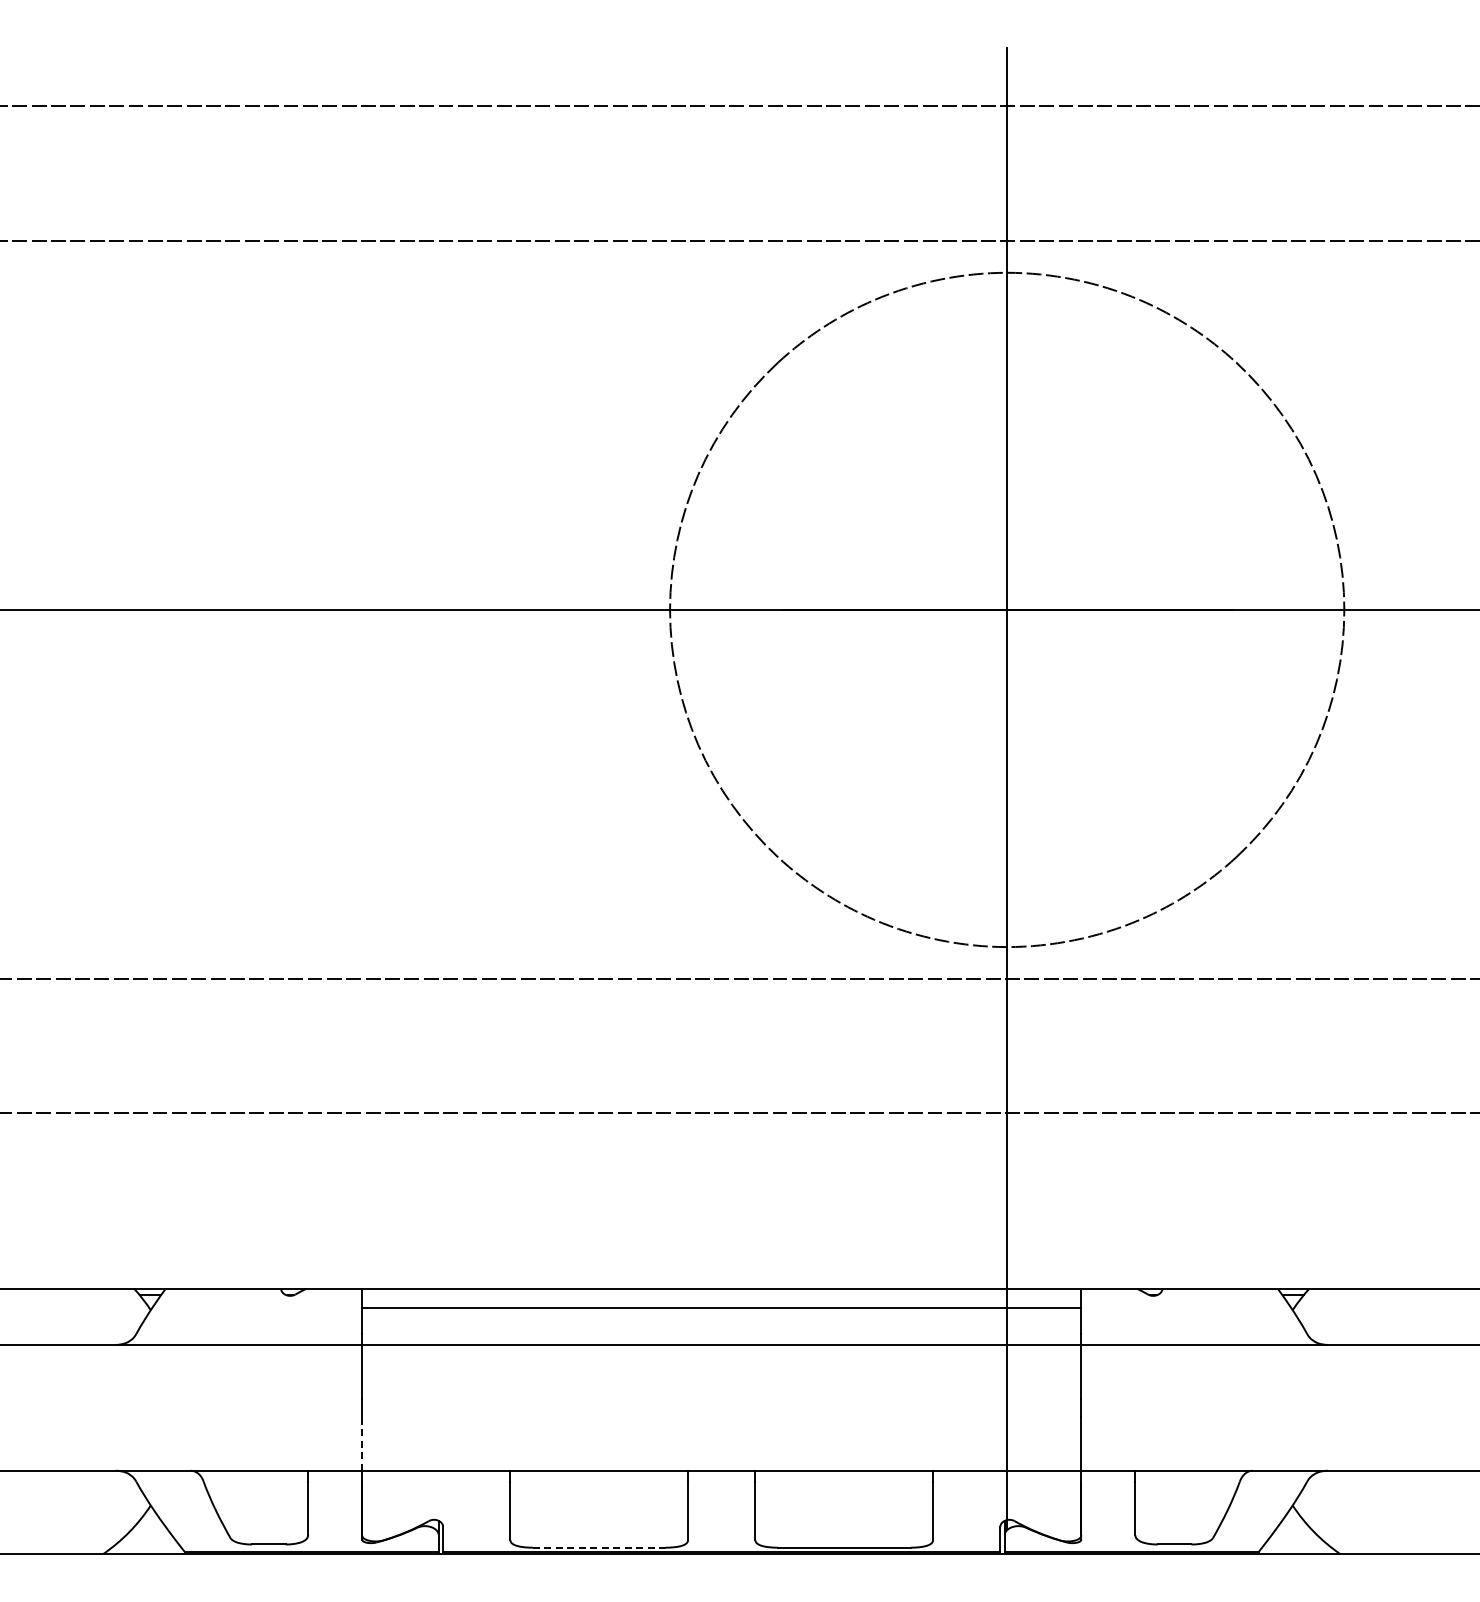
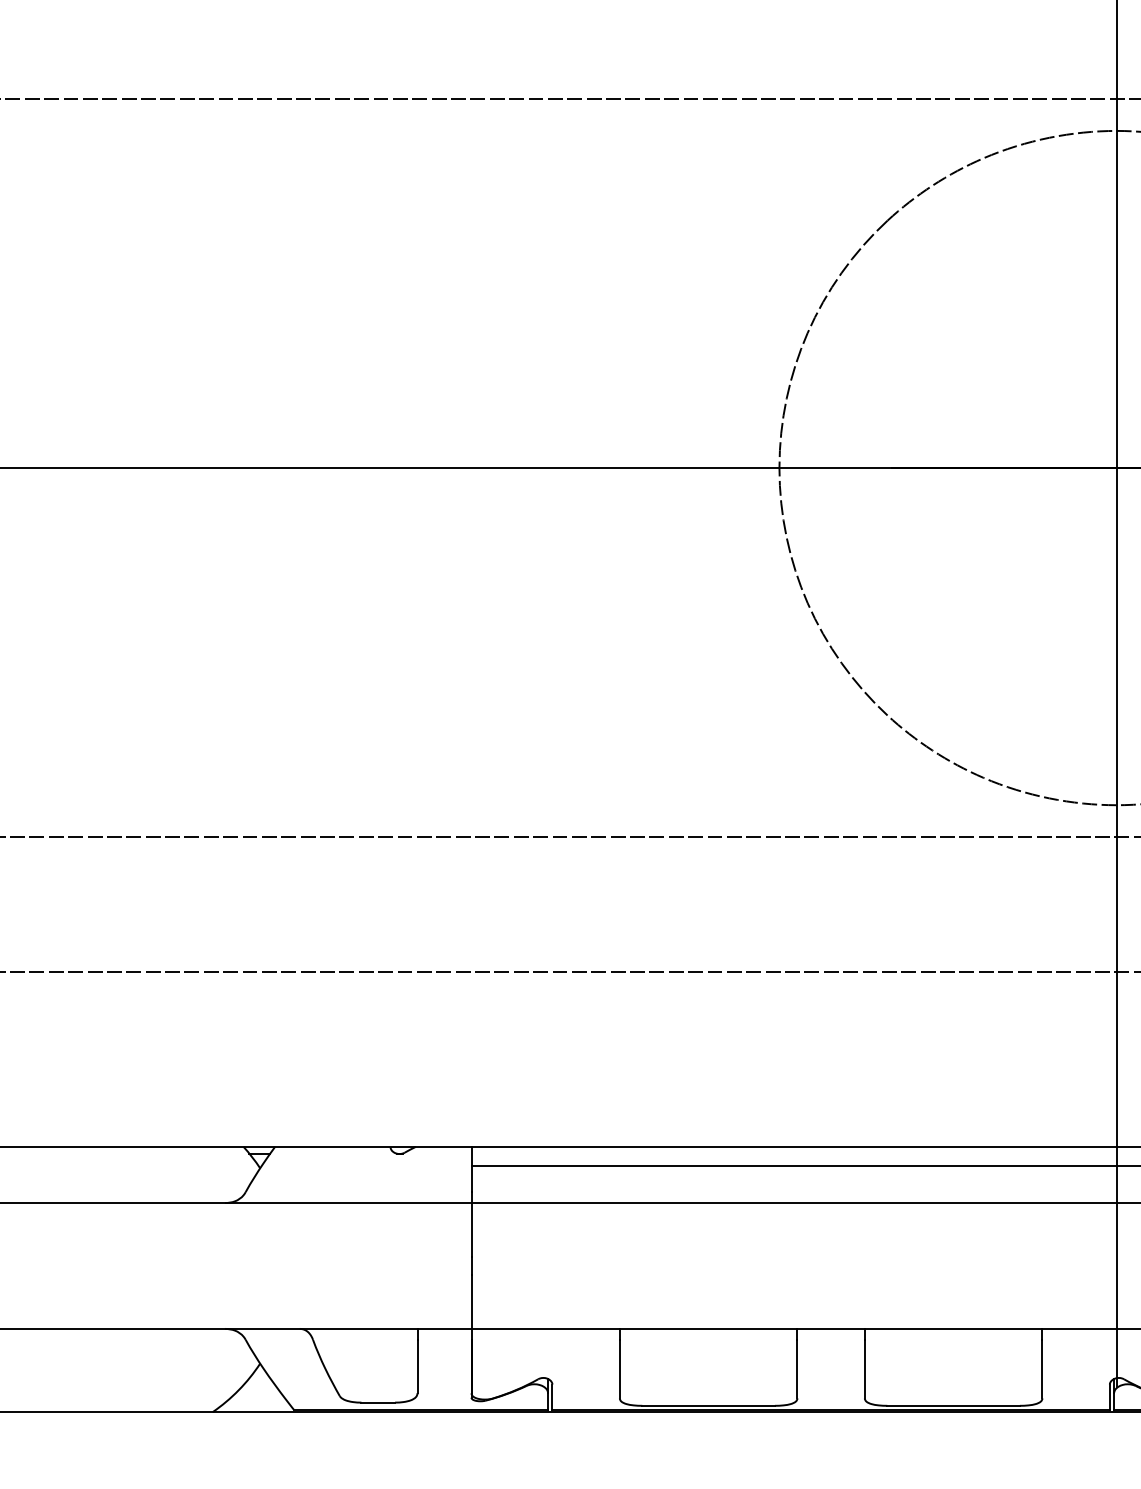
line: (362, 1443) -> (471, 1301), dashed -> solid
line: (599, 1547) -> (708, 1405), dashed -> solid

